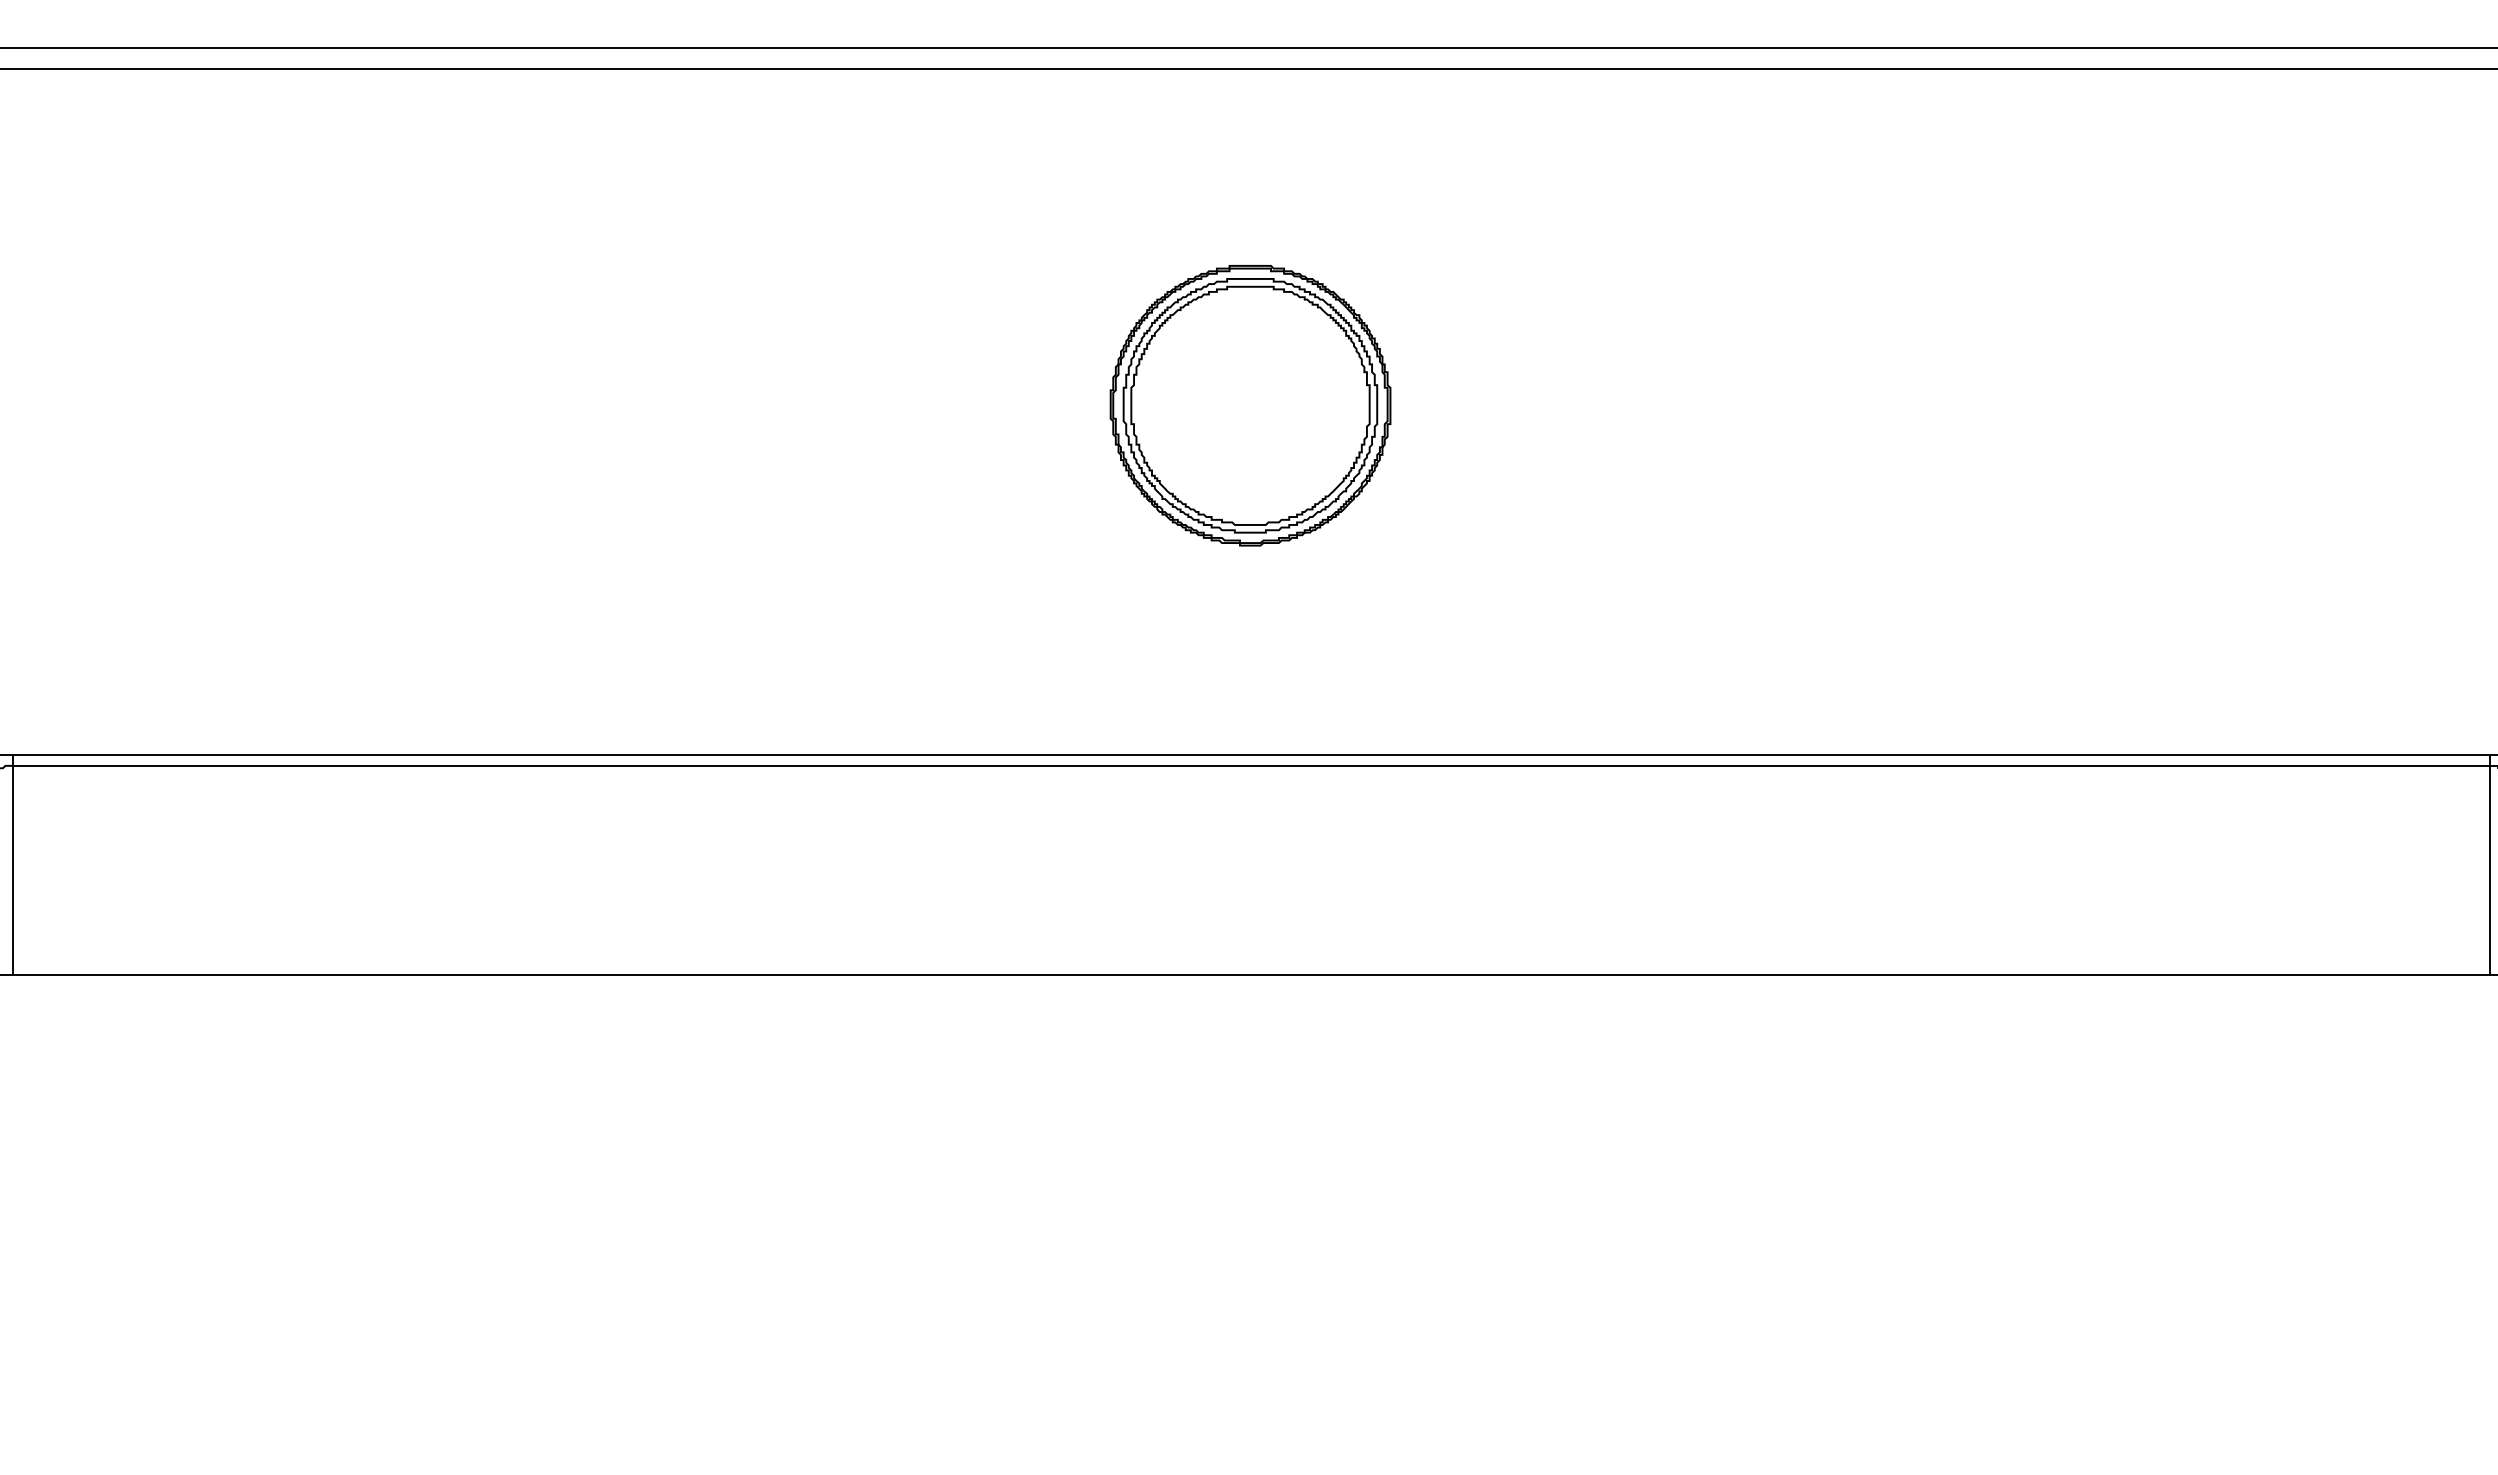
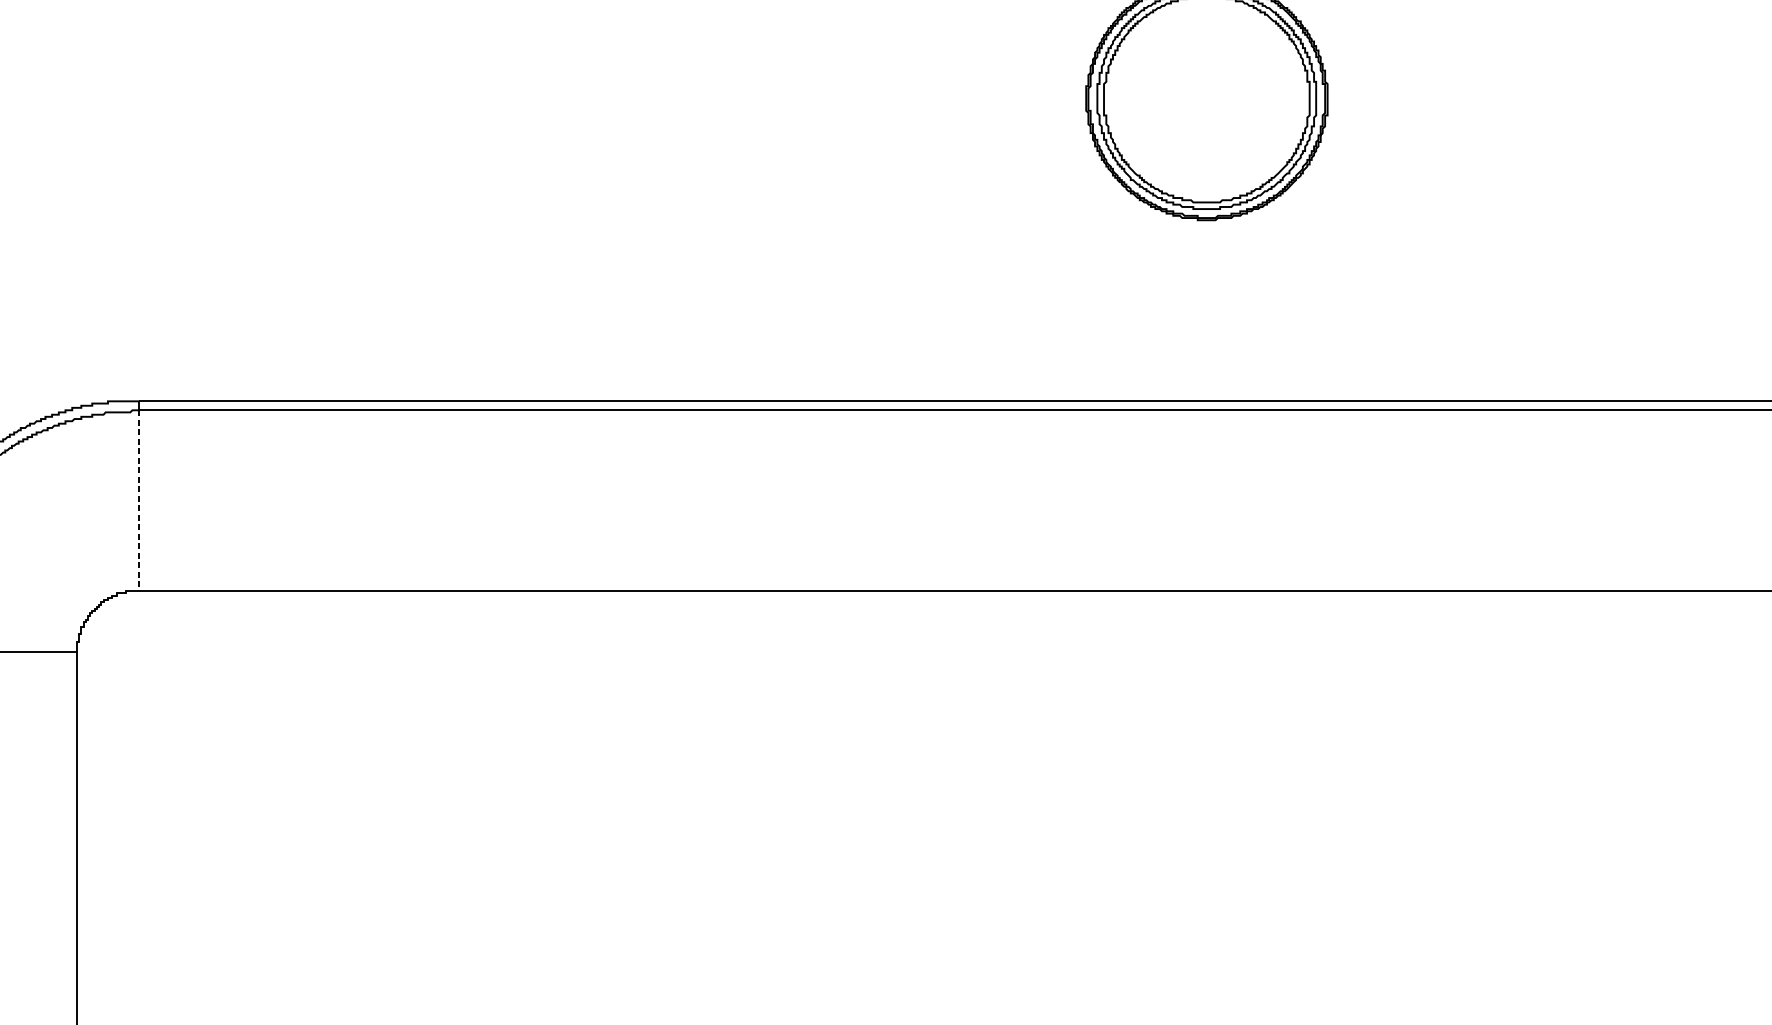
line: (13, 870) -> (139, 500), solid -> dashed

